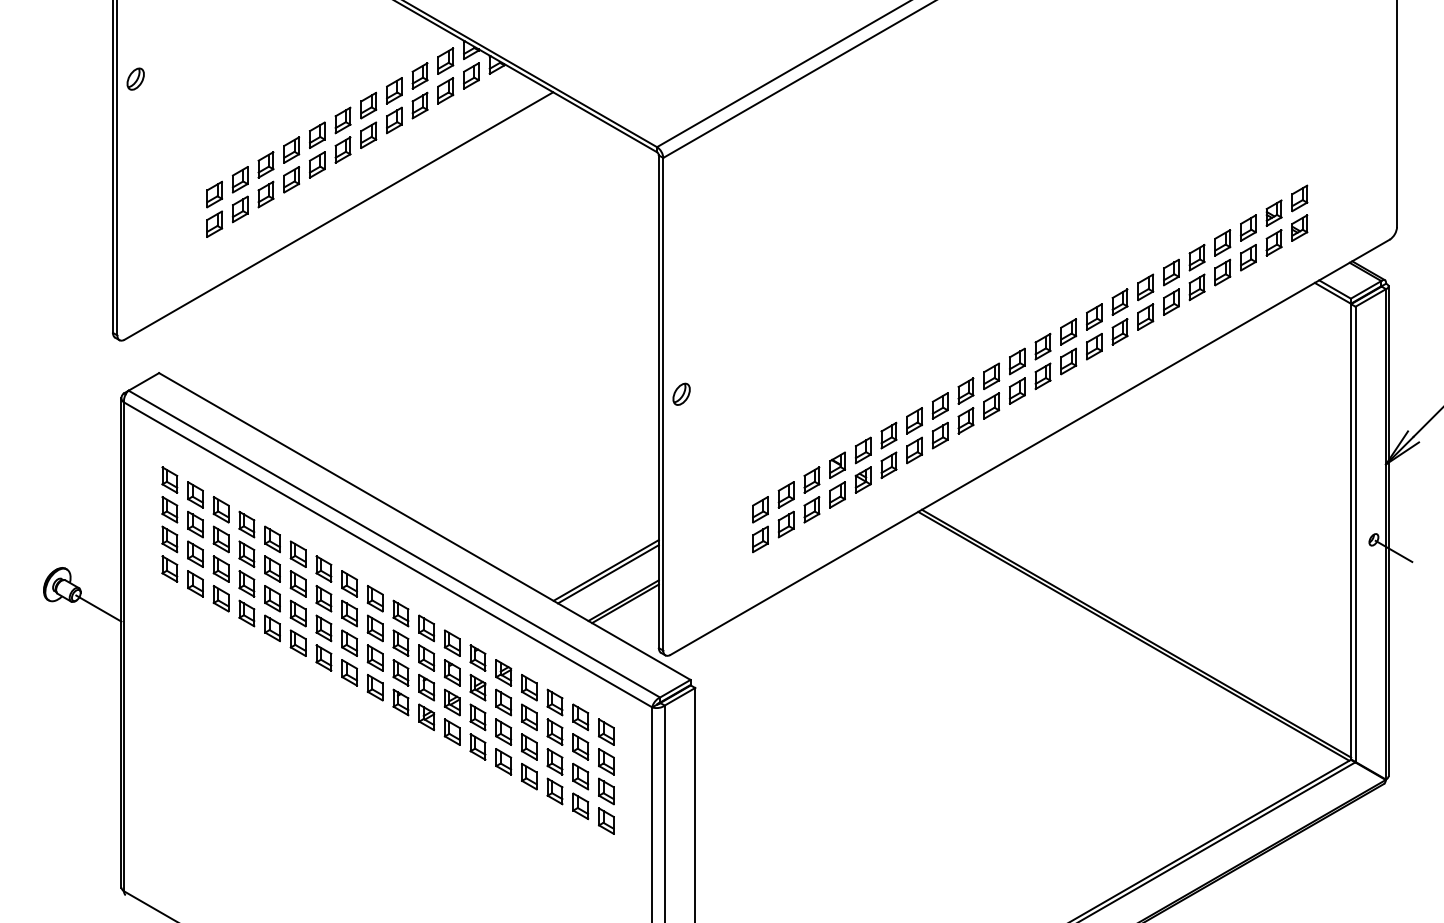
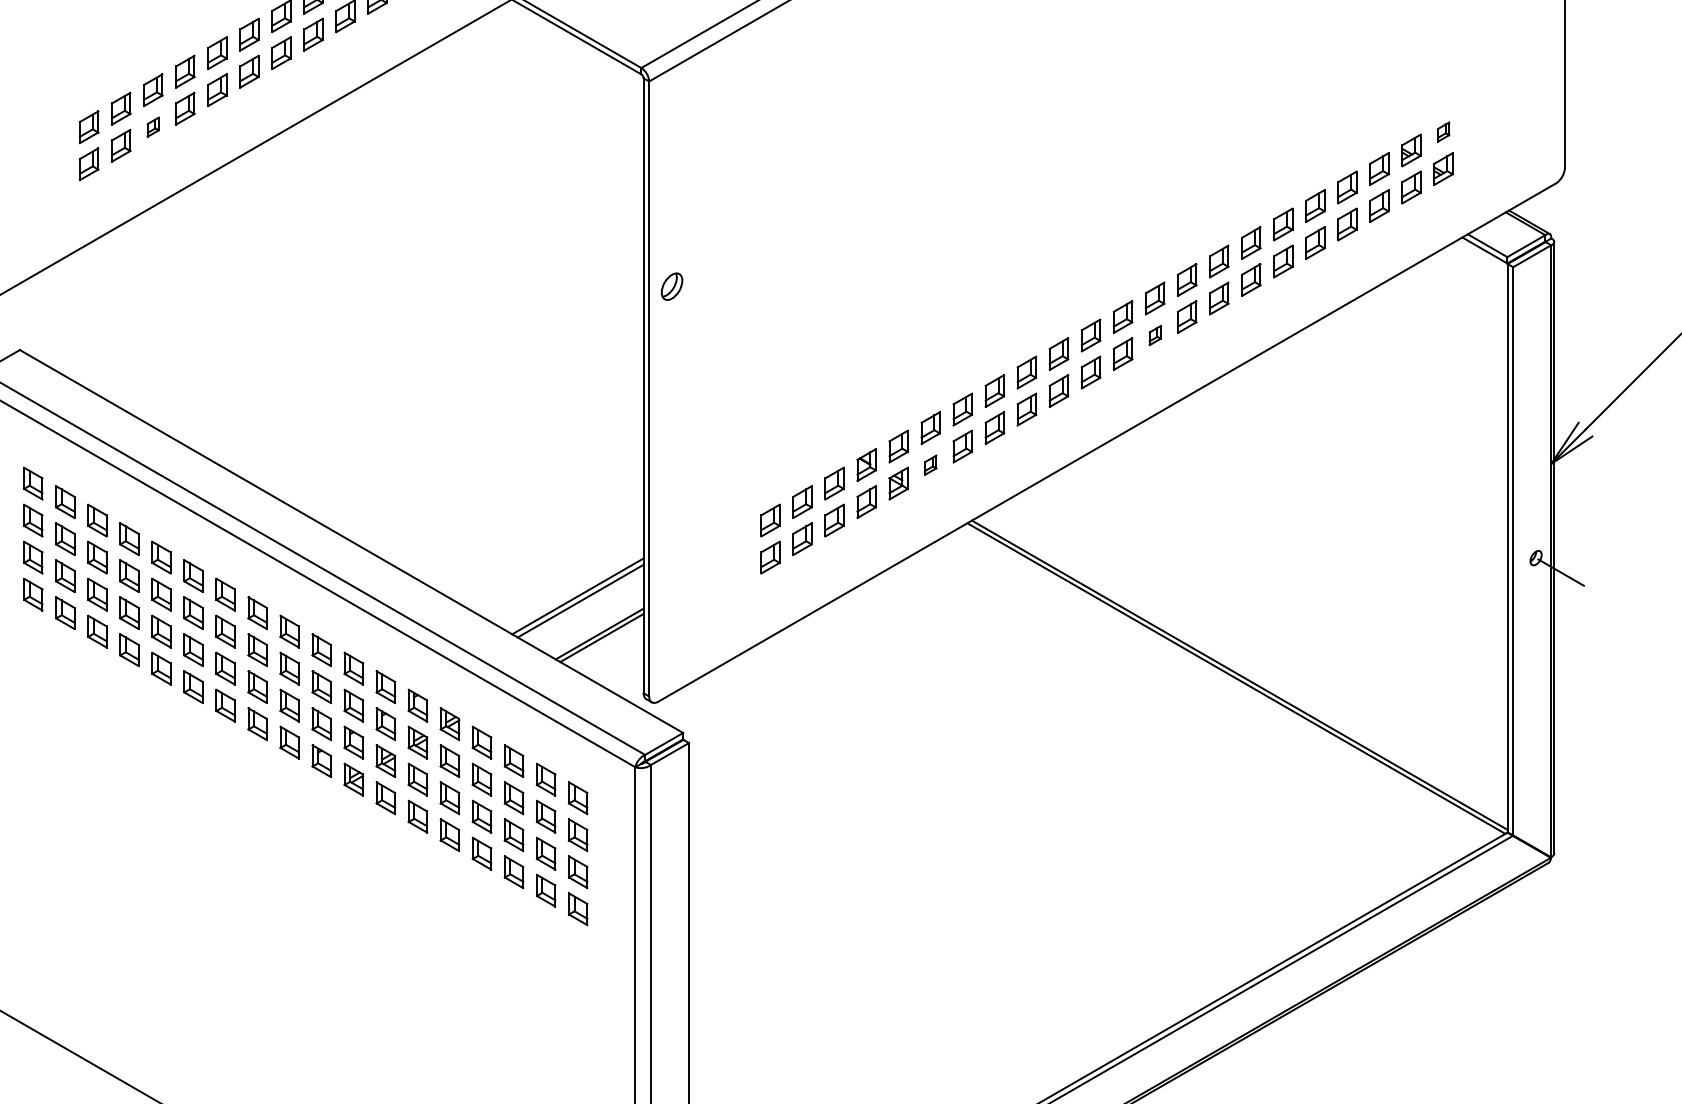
part: (265, 194) -> (152, 127), size x0.6
part: (1299, 198) -> (1443, 132), size x0.6
part: (1068, 361) -> (1154, 335), size x0.6
part: (681, 393) -> (671, 285), moved
part: (888, 465) -> (930, 465), size x0.6

